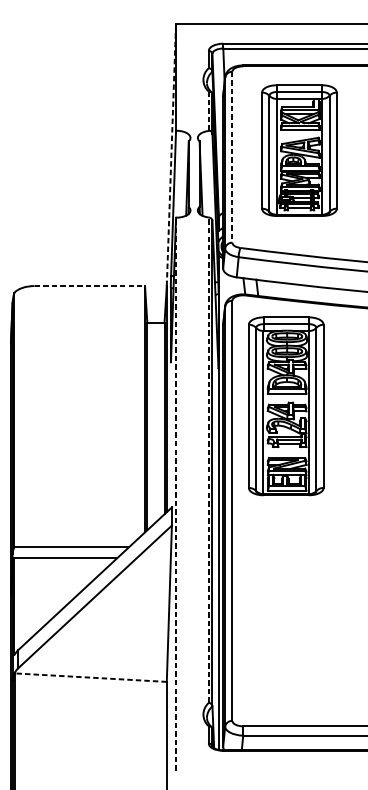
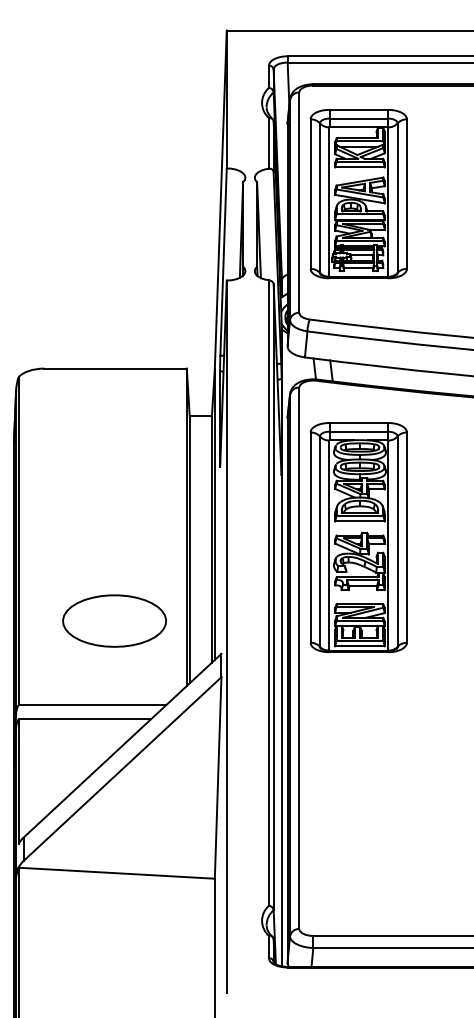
line: (208, 110) -> (268, 142), dashed -> solid
part: (299, 150) -> (358, 194), moved
line: (171, 154) -> (220, 199), dashed -> solid
line: (232, 157) -> (299, 203), dashed -> solid
line: (90, 285) -> (116, 368), dashed -> solid
part: (286, 406) -> (358, 537), moved
line: (208, 460) -> (268, 593), dashed -> solid
part: (88, 481) -> (114, 620), added
line: (175, 493) -> (226, 636), dashed -> solid
line: (90, 677) -> (116, 873), dashed -> solid

